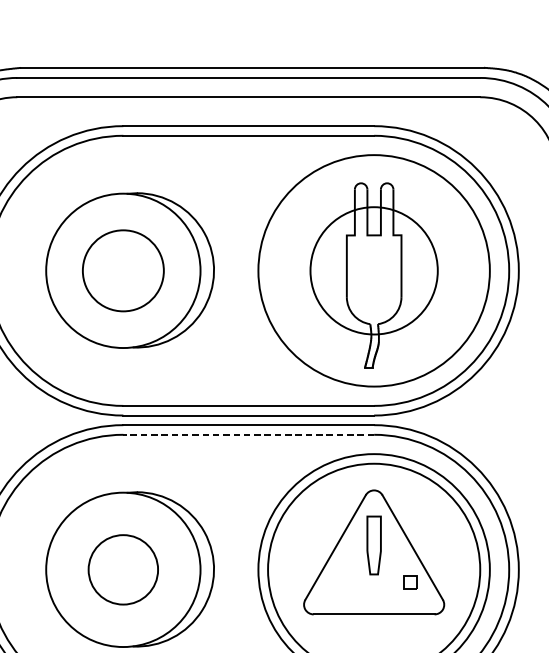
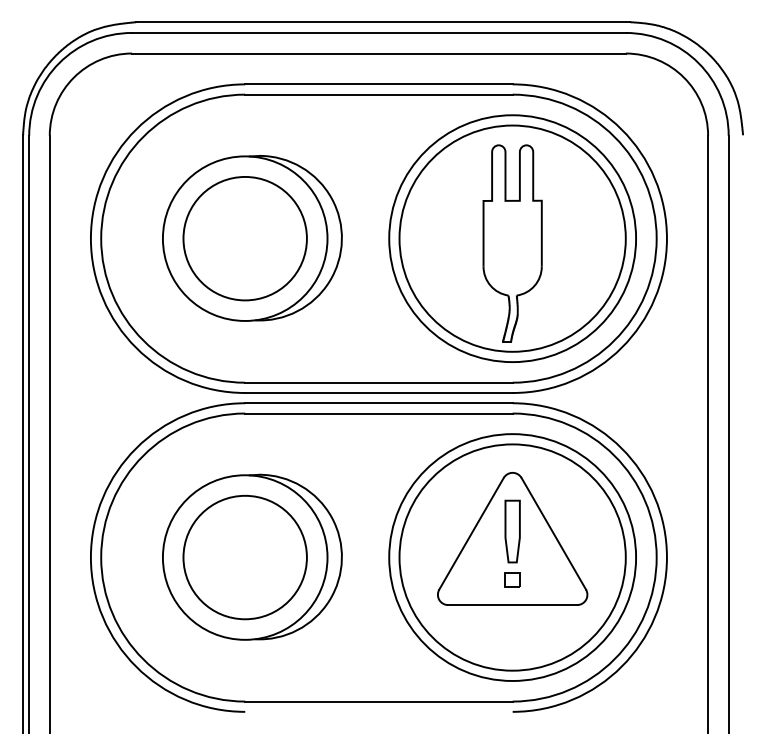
circle: (122, 270) -> (244, 238), size x1.43
circle: (373, 270) -> (512, 238), size x1.67
line: (248, 434) -> (378, 413), dashed -> solid
circle: (122, 569) -> (244, 557), size x1.67
part: (410, 581) -> (512, 579), moved

